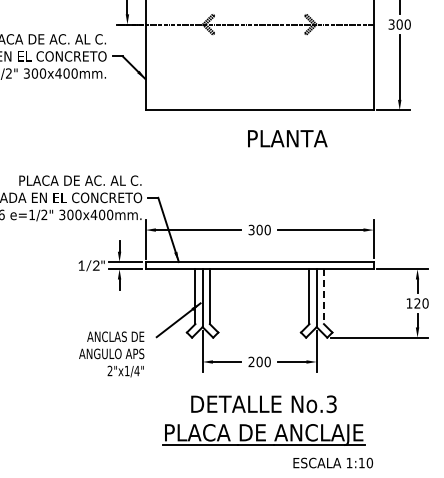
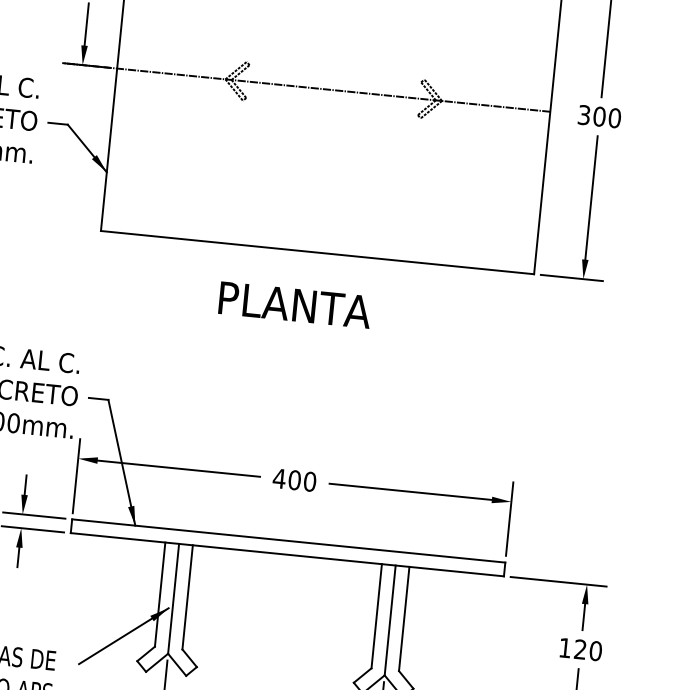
text: (287, 138) -> (294, 304), moved
text: (251, 229) -> (279, 477), 300 -> 400
line: (323, 297) -> (403, 620), dashed -> solid

